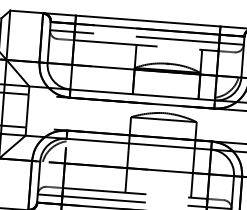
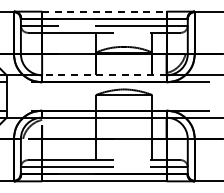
line: (148, 20) -> (104, 11), solid -> dashed
line: (141, 95) -> (103, 75), solid -> dashed

